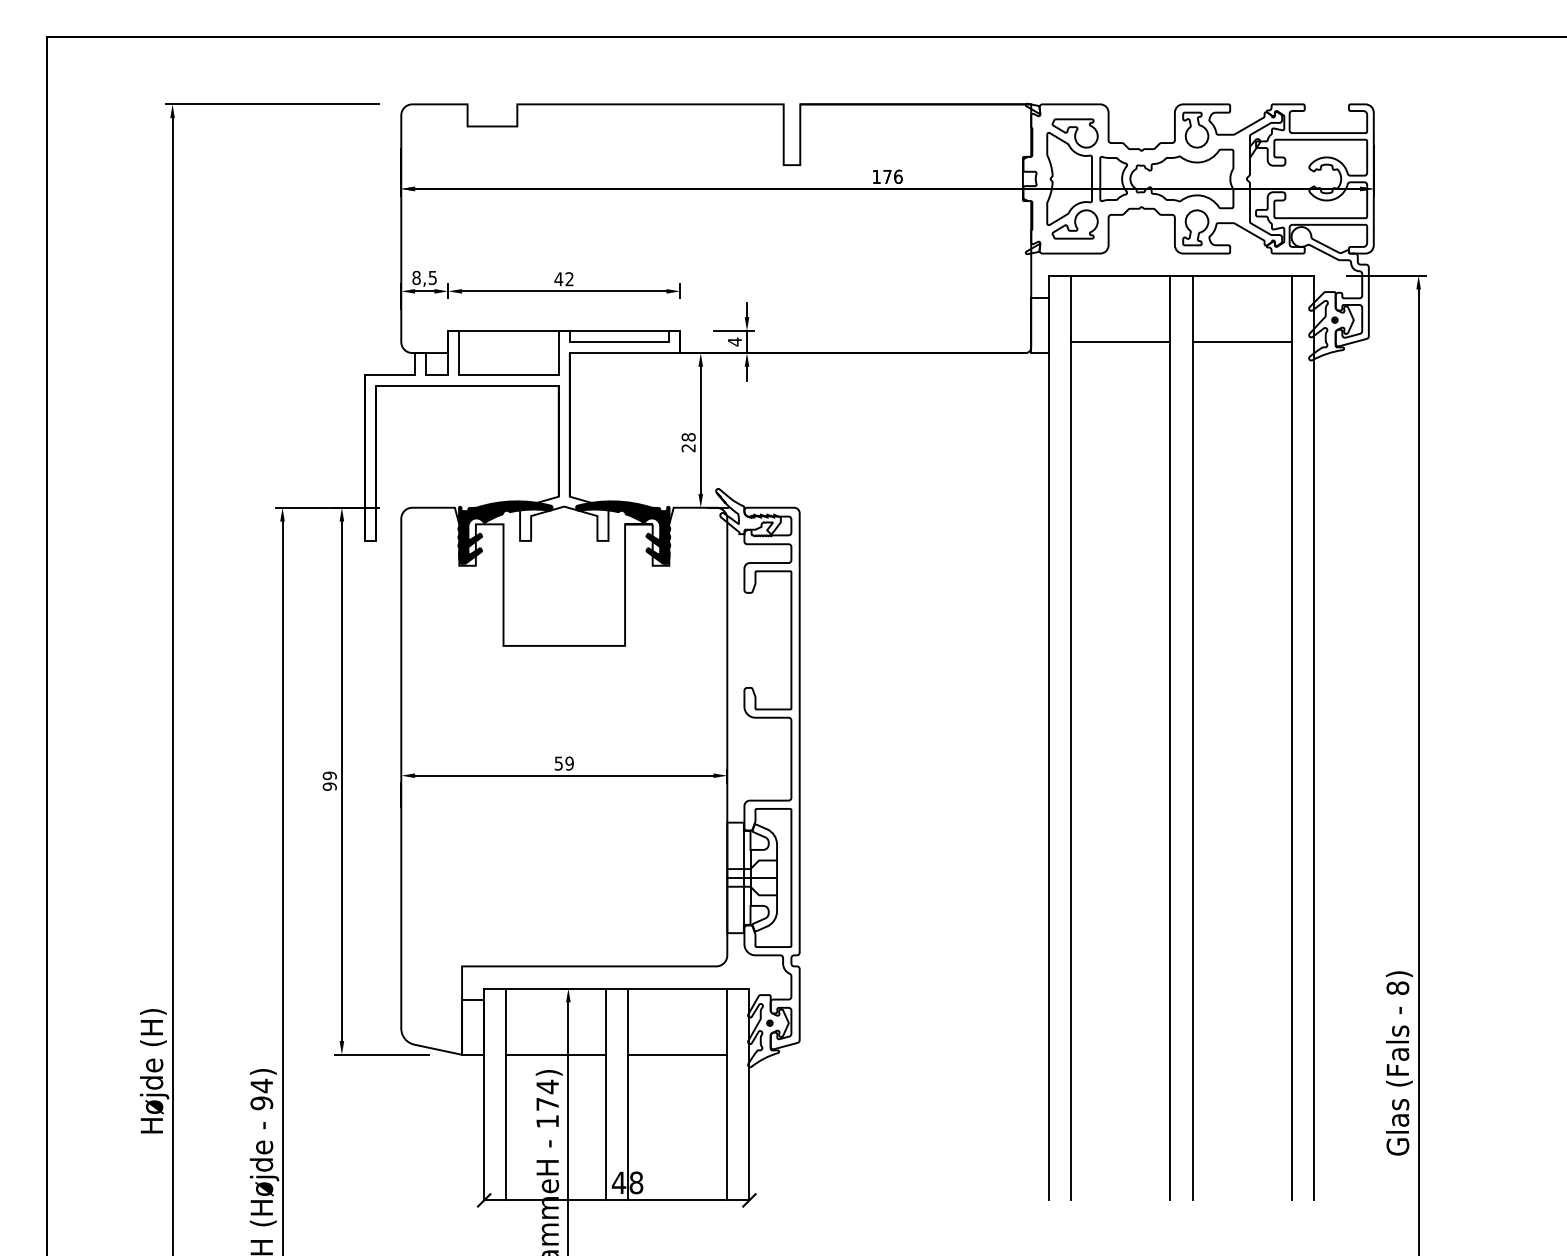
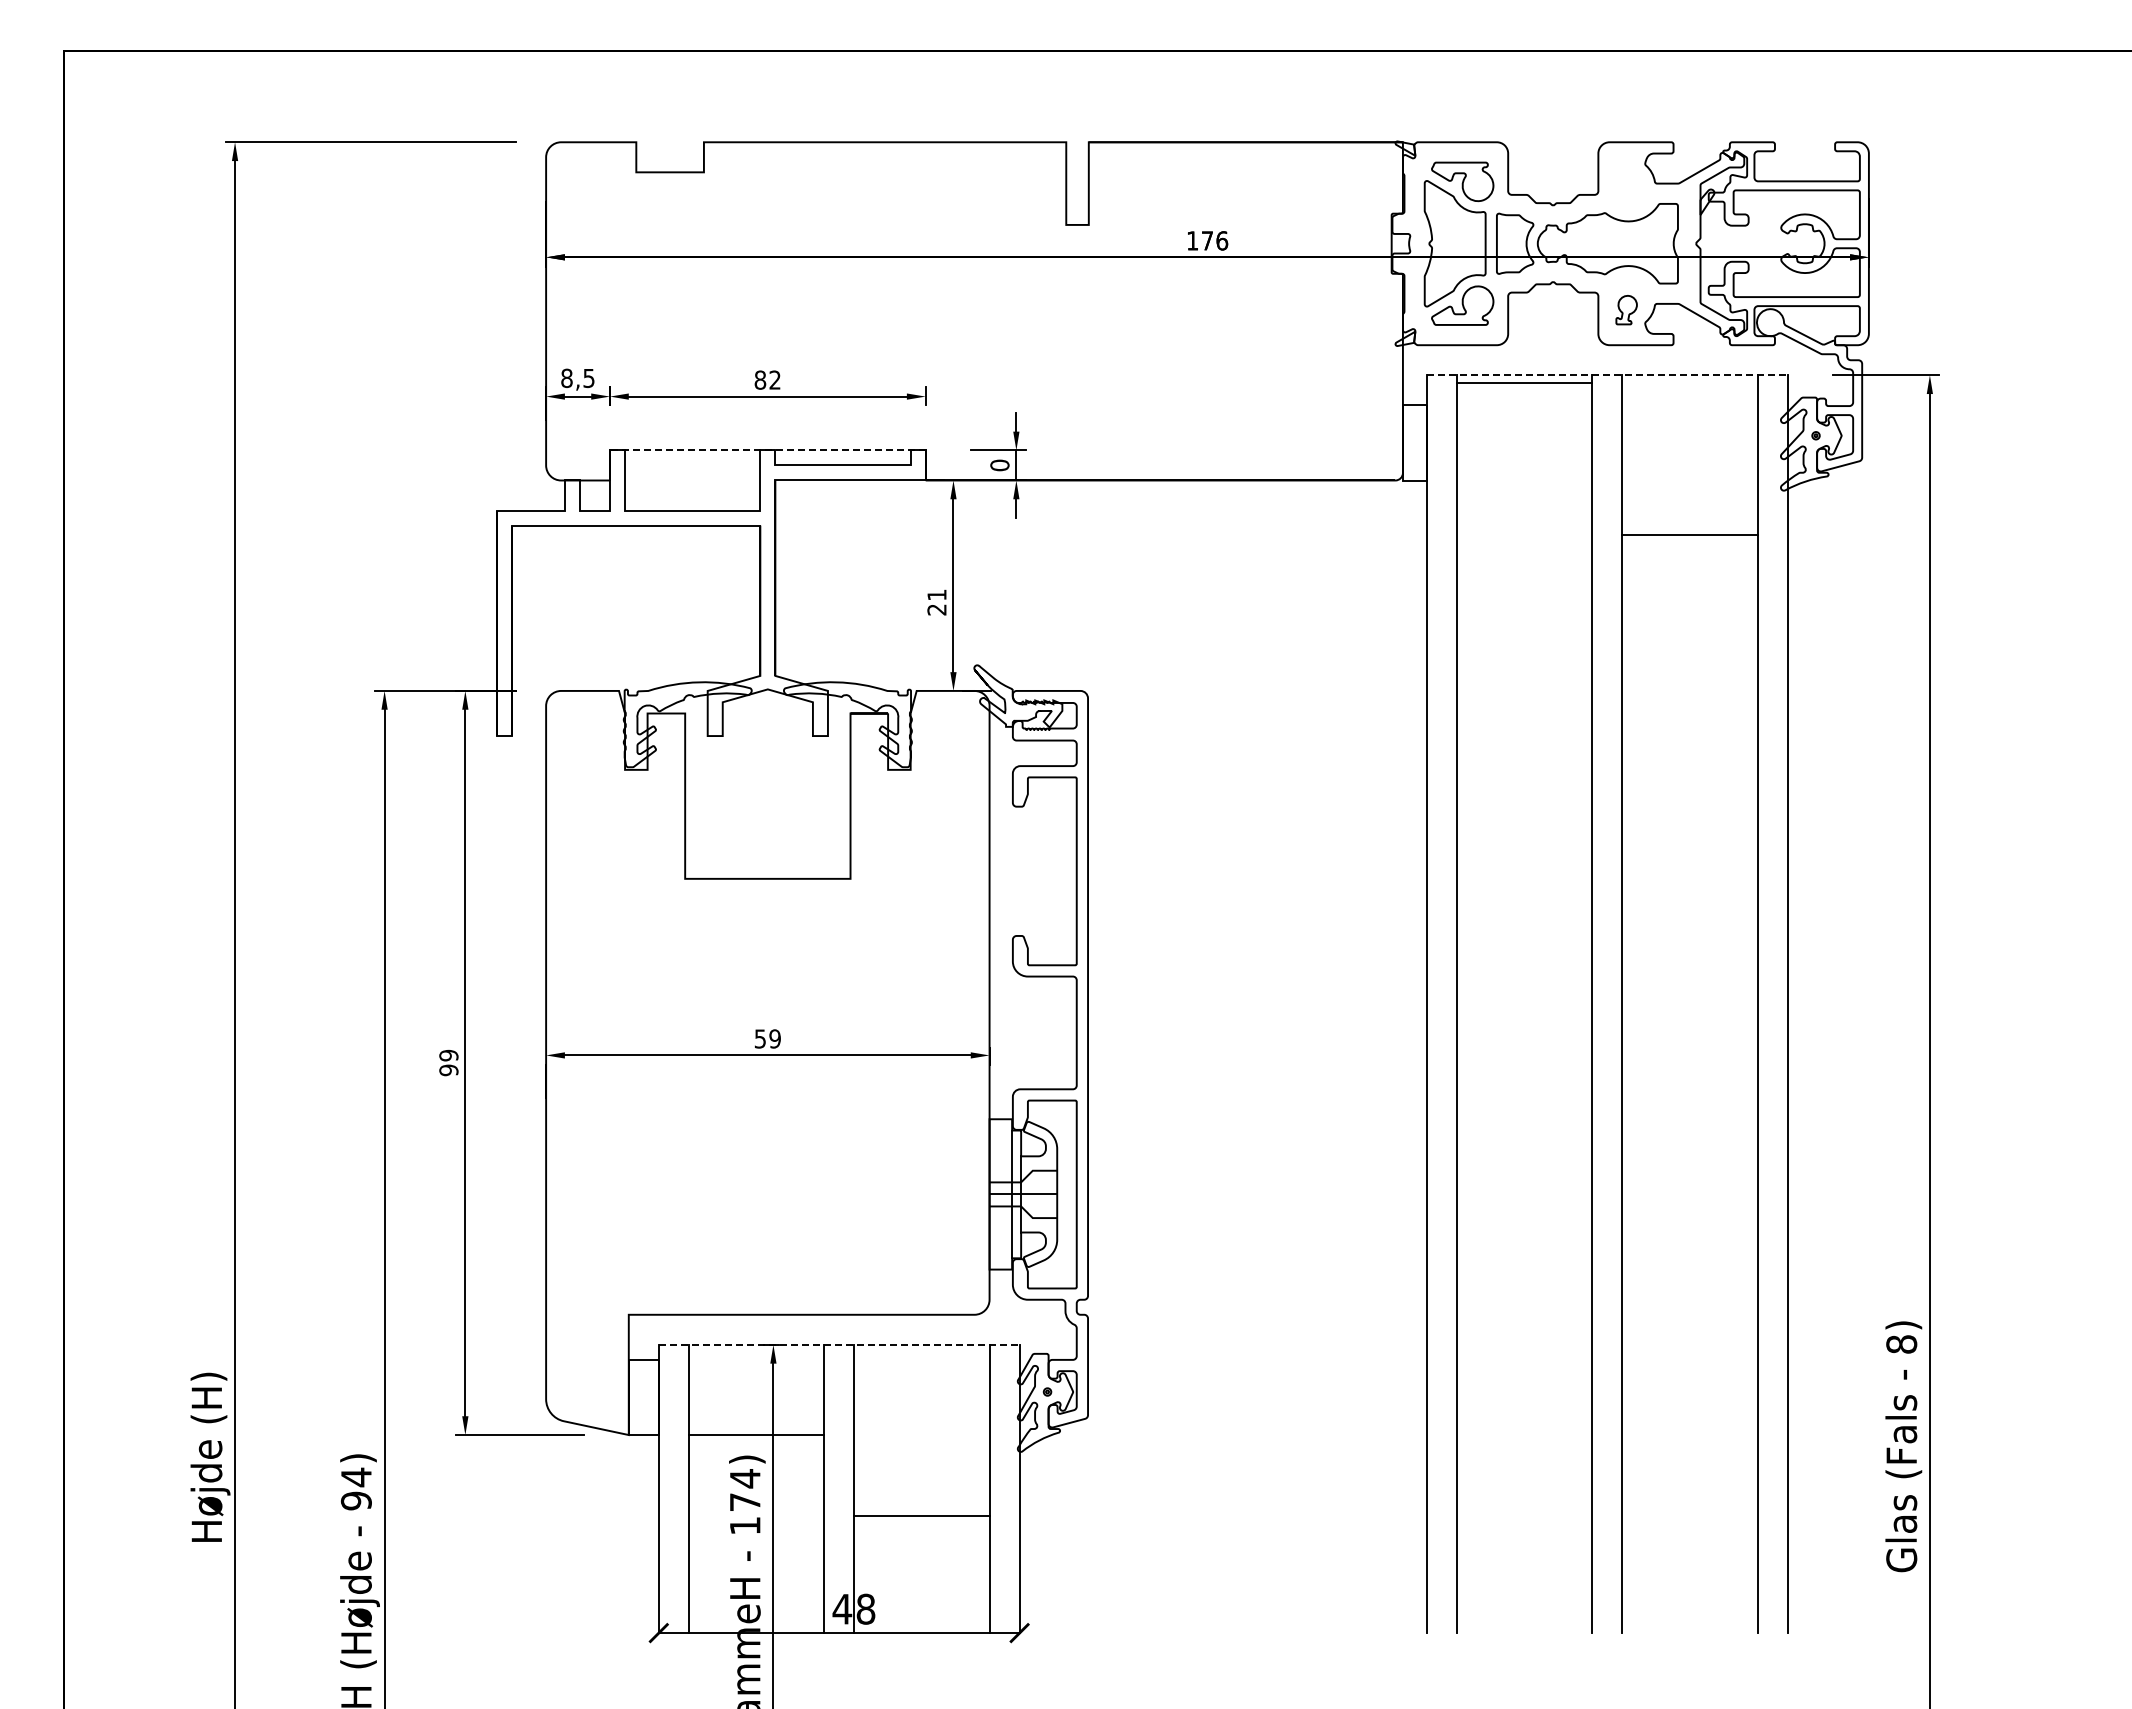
part: (1195, 129) -> (1626, 176), removed
part: (1195, 227) -> (1626, 309), size x0.6
line: (1181, 275) -> (1607, 375), solid -> dashed
text: (558, 278) -> (760, 379), 42 -> 82
line: (564, 330) -> (767, 450), solid -> dashed
text: (734, 342) -> (999, 465), 4 -> 0
line: (1120, 342) -> (1524, 383), moved
line: (1241, 342) -> (1689, 535), moved
text: (688, 436) -> (936, 594), 28 -> 21
fill: (505, 532) -> (687, 724), removed
fill: (622, 532) -> (847, 724), removed
line: (616, 988) -> (839, 1344), solid -> dashed
line: (677, 1055) -> (921, 1516), moved

